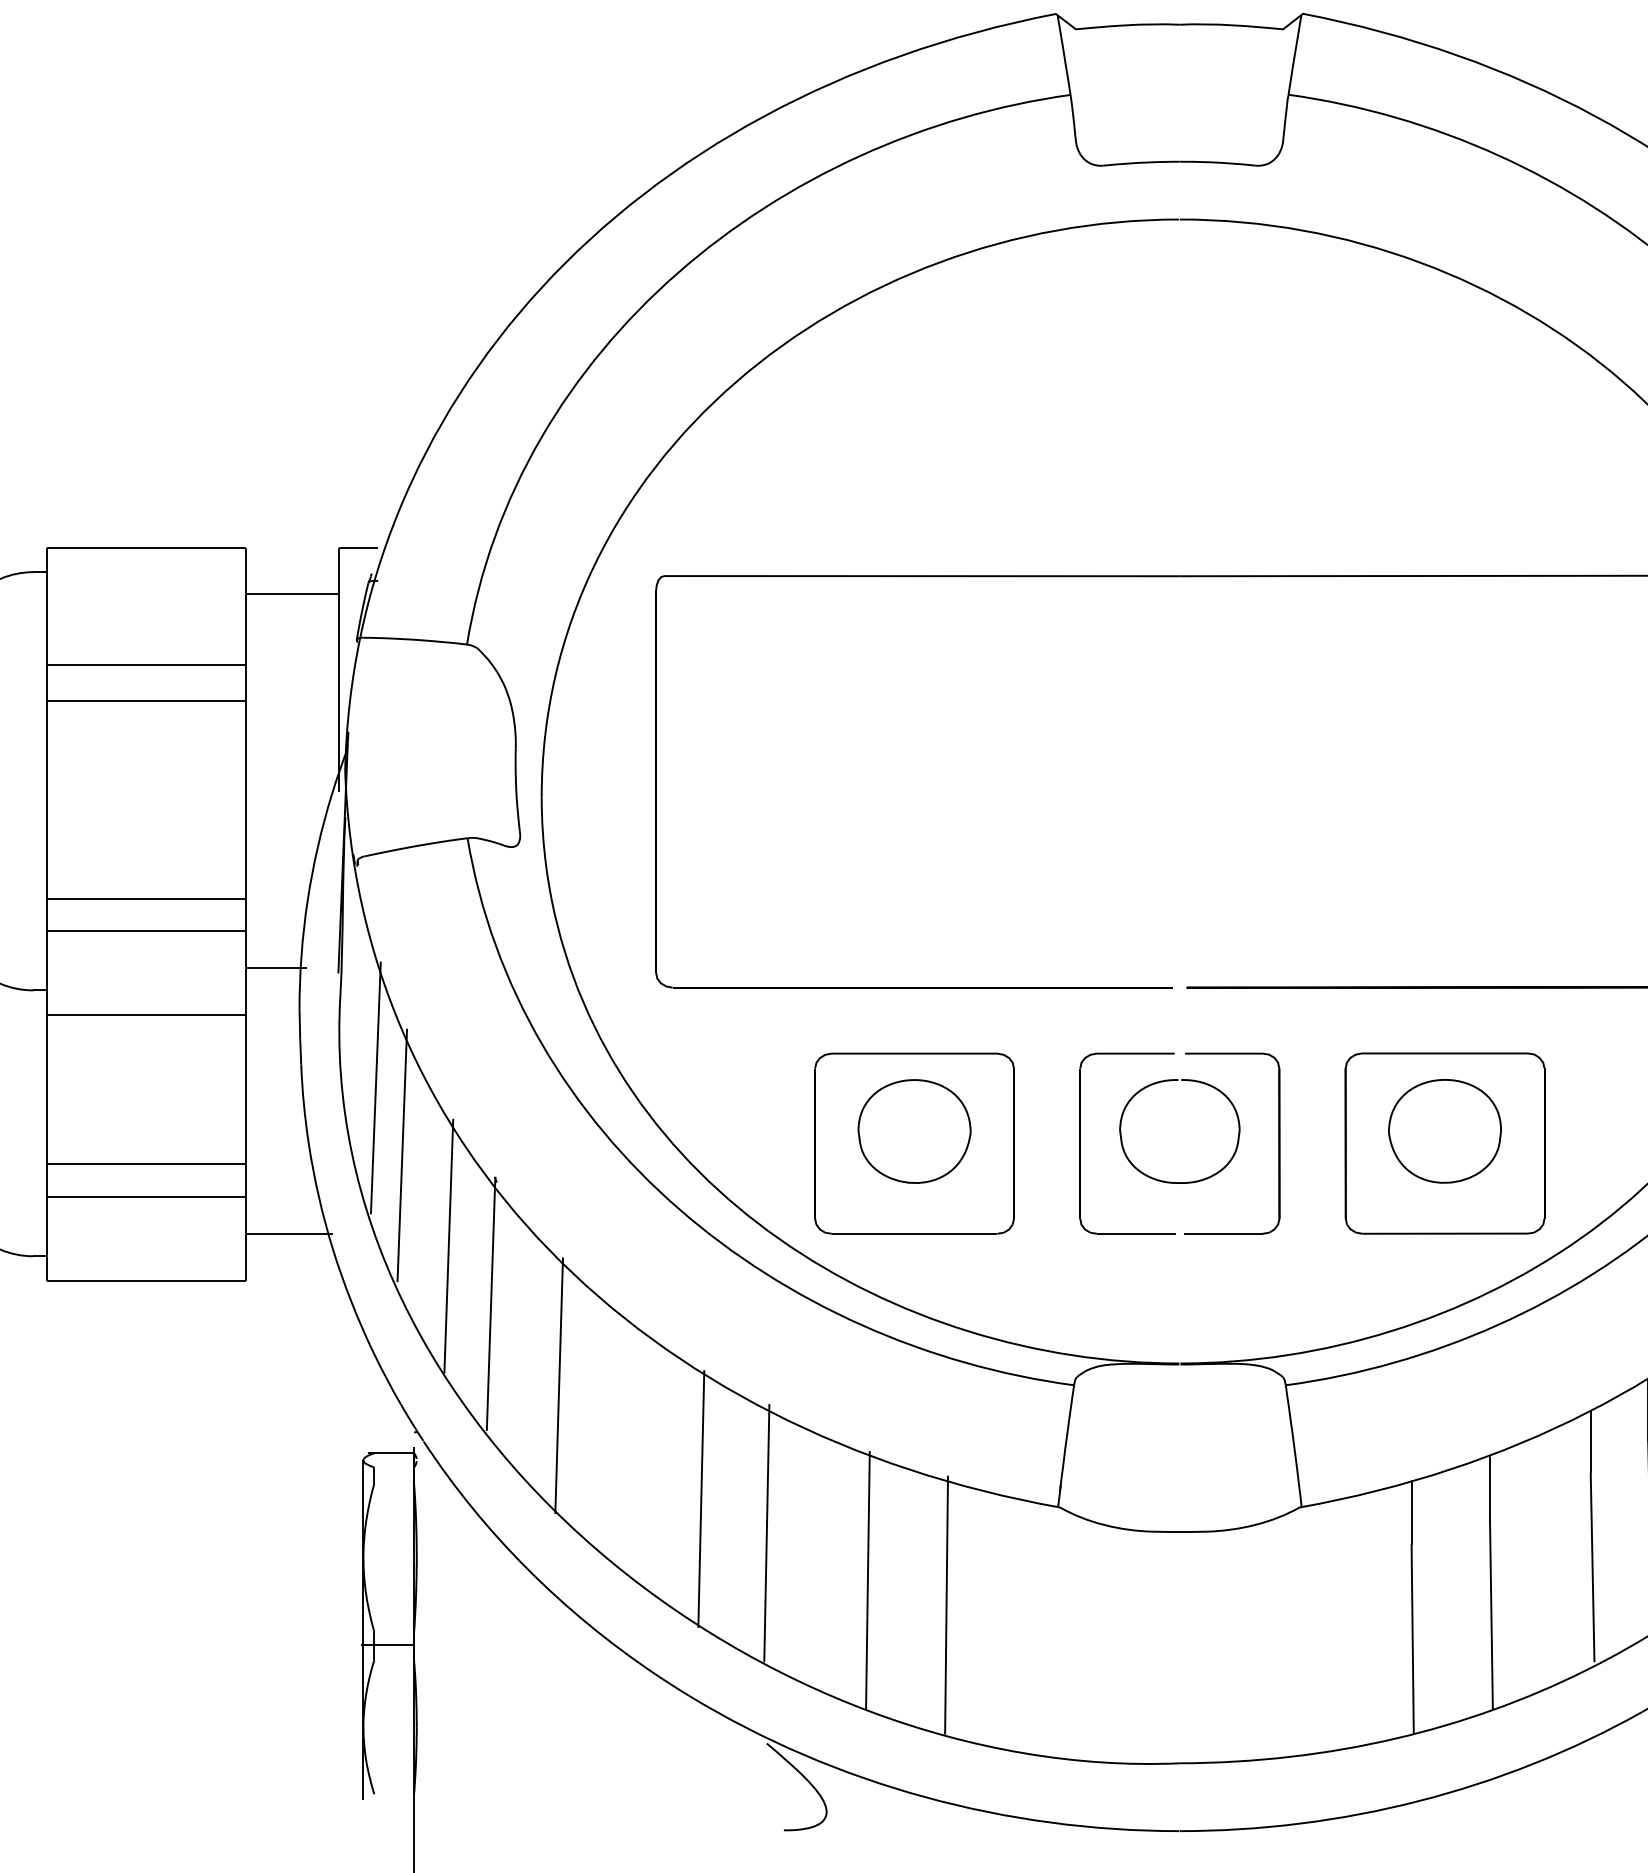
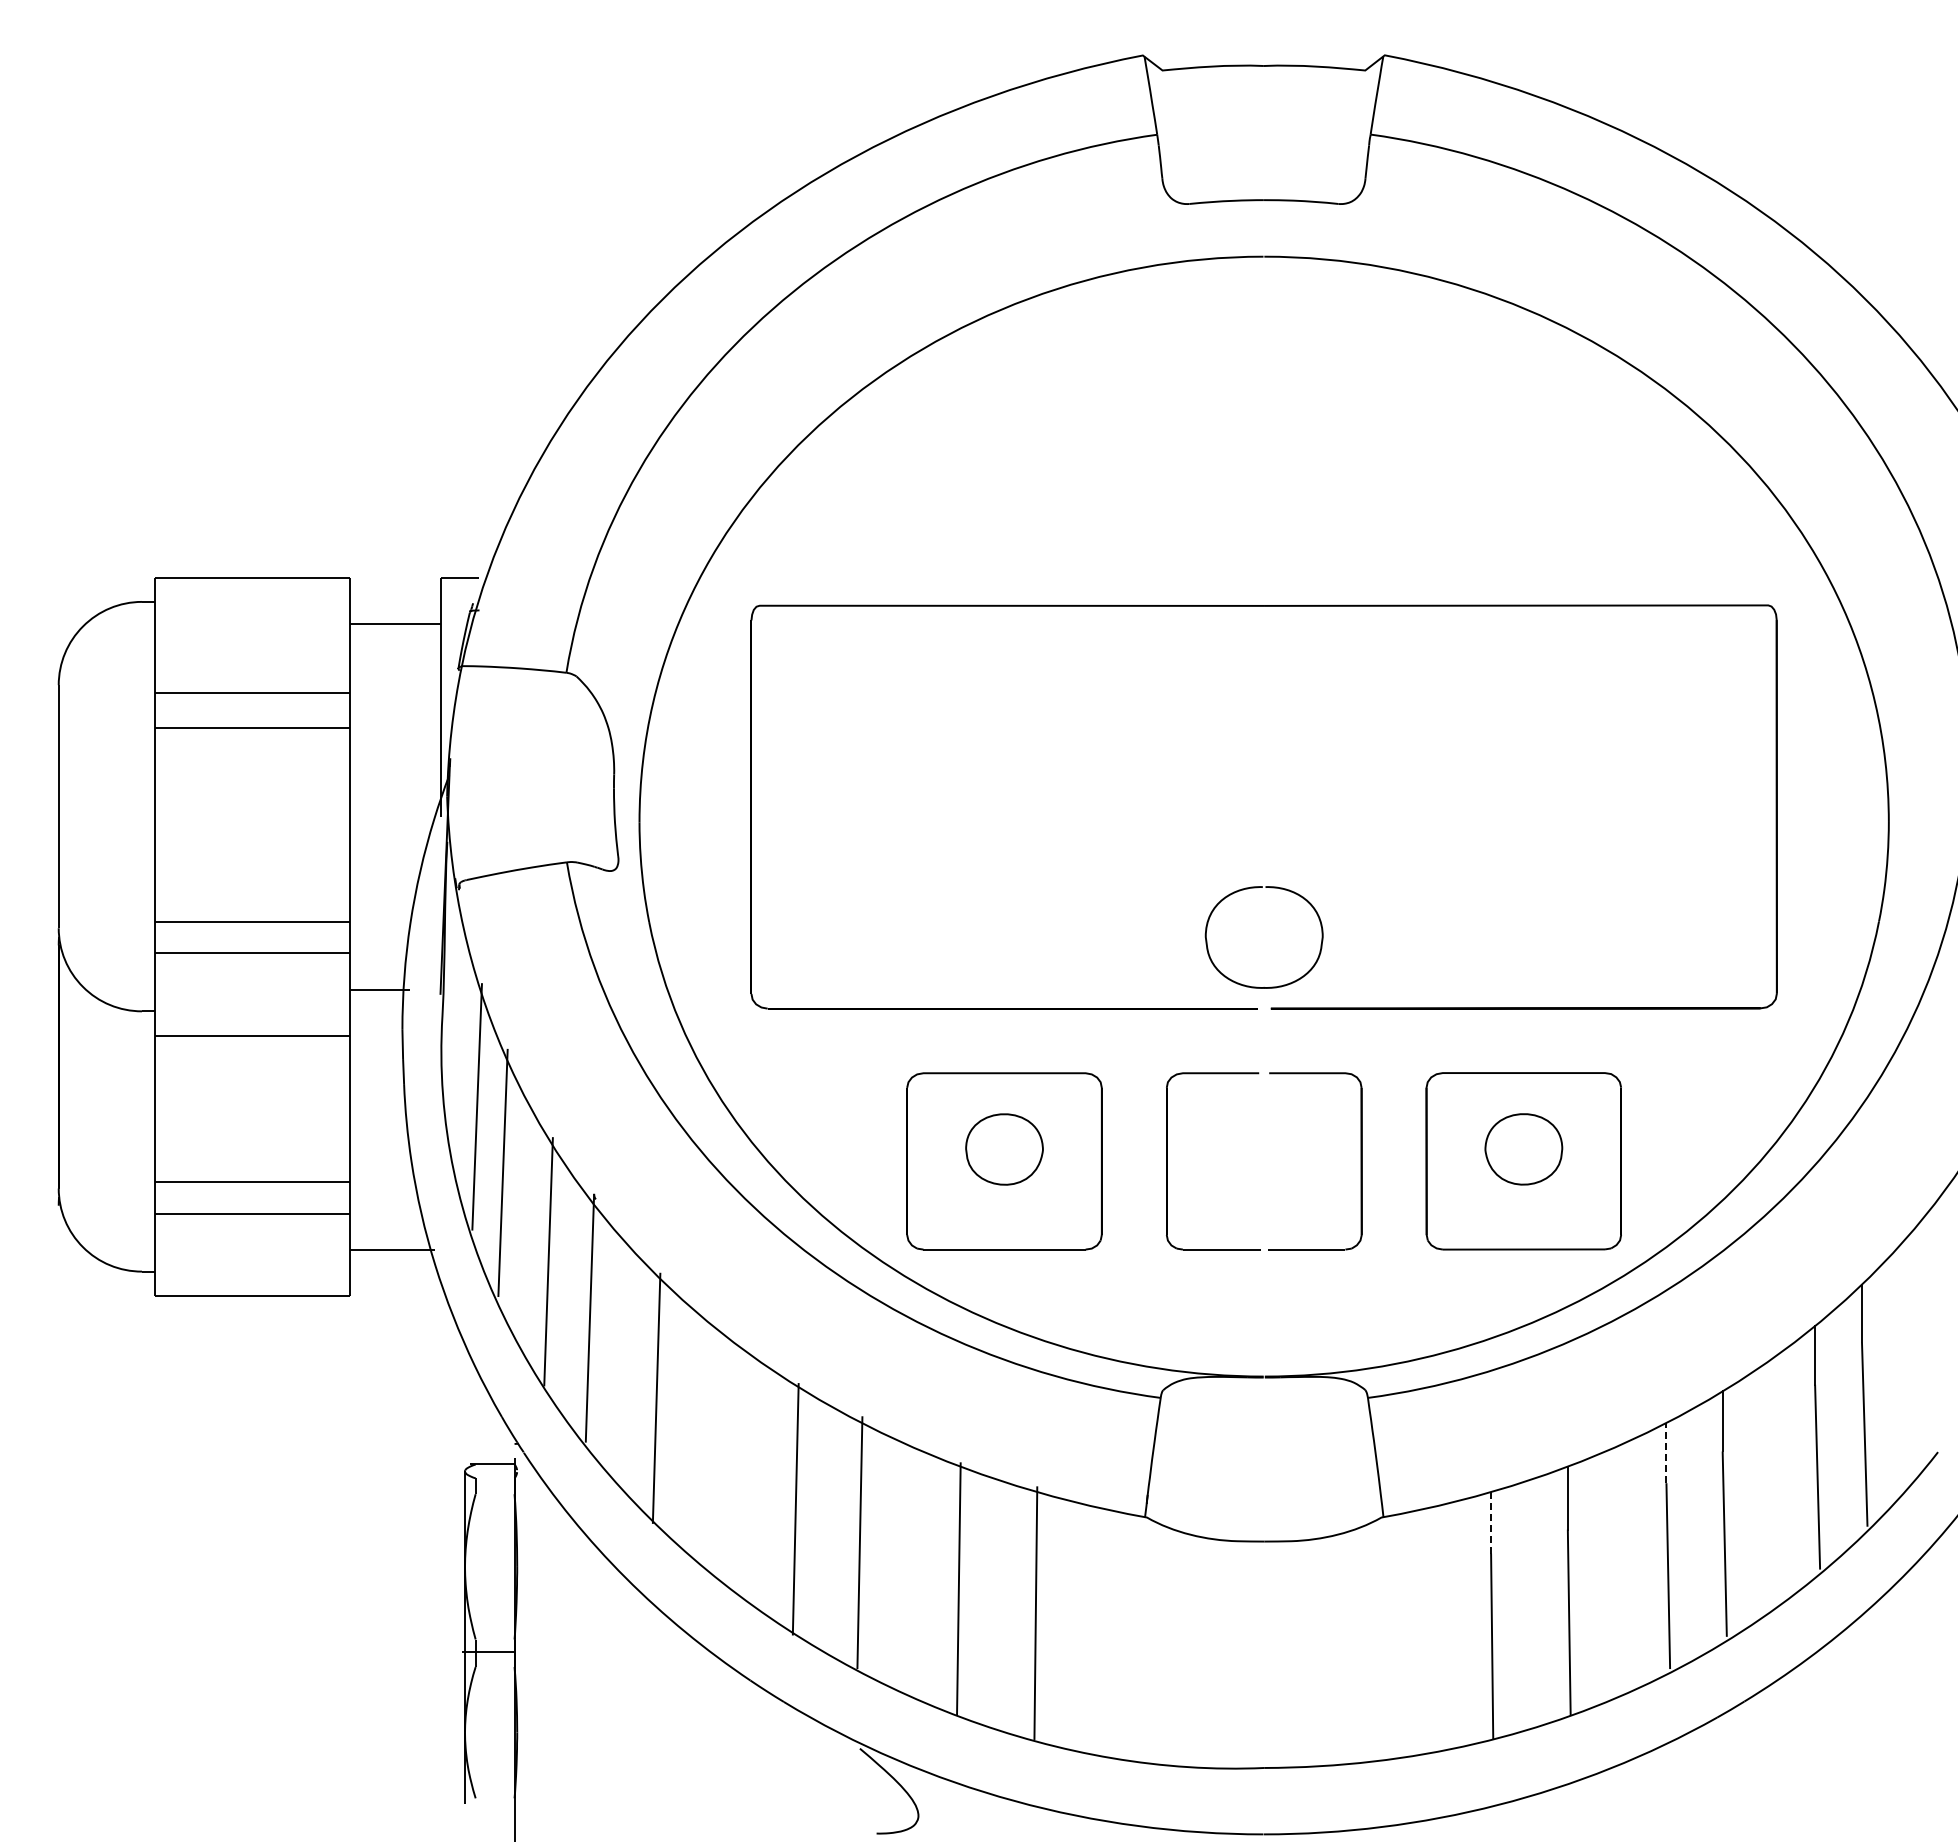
part: (1172, 1081) -> (1257, 888), moved
part: (914, 1131) -> (1004, 1149), size x0.7
part: (1444, 1131) -> (1523, 1149), size x0.7
line: (1590, 1441) -> (1666, 1452), solid -> dashed
line: (1412, 1512) -> (1491, 1522), solid -> dashed

